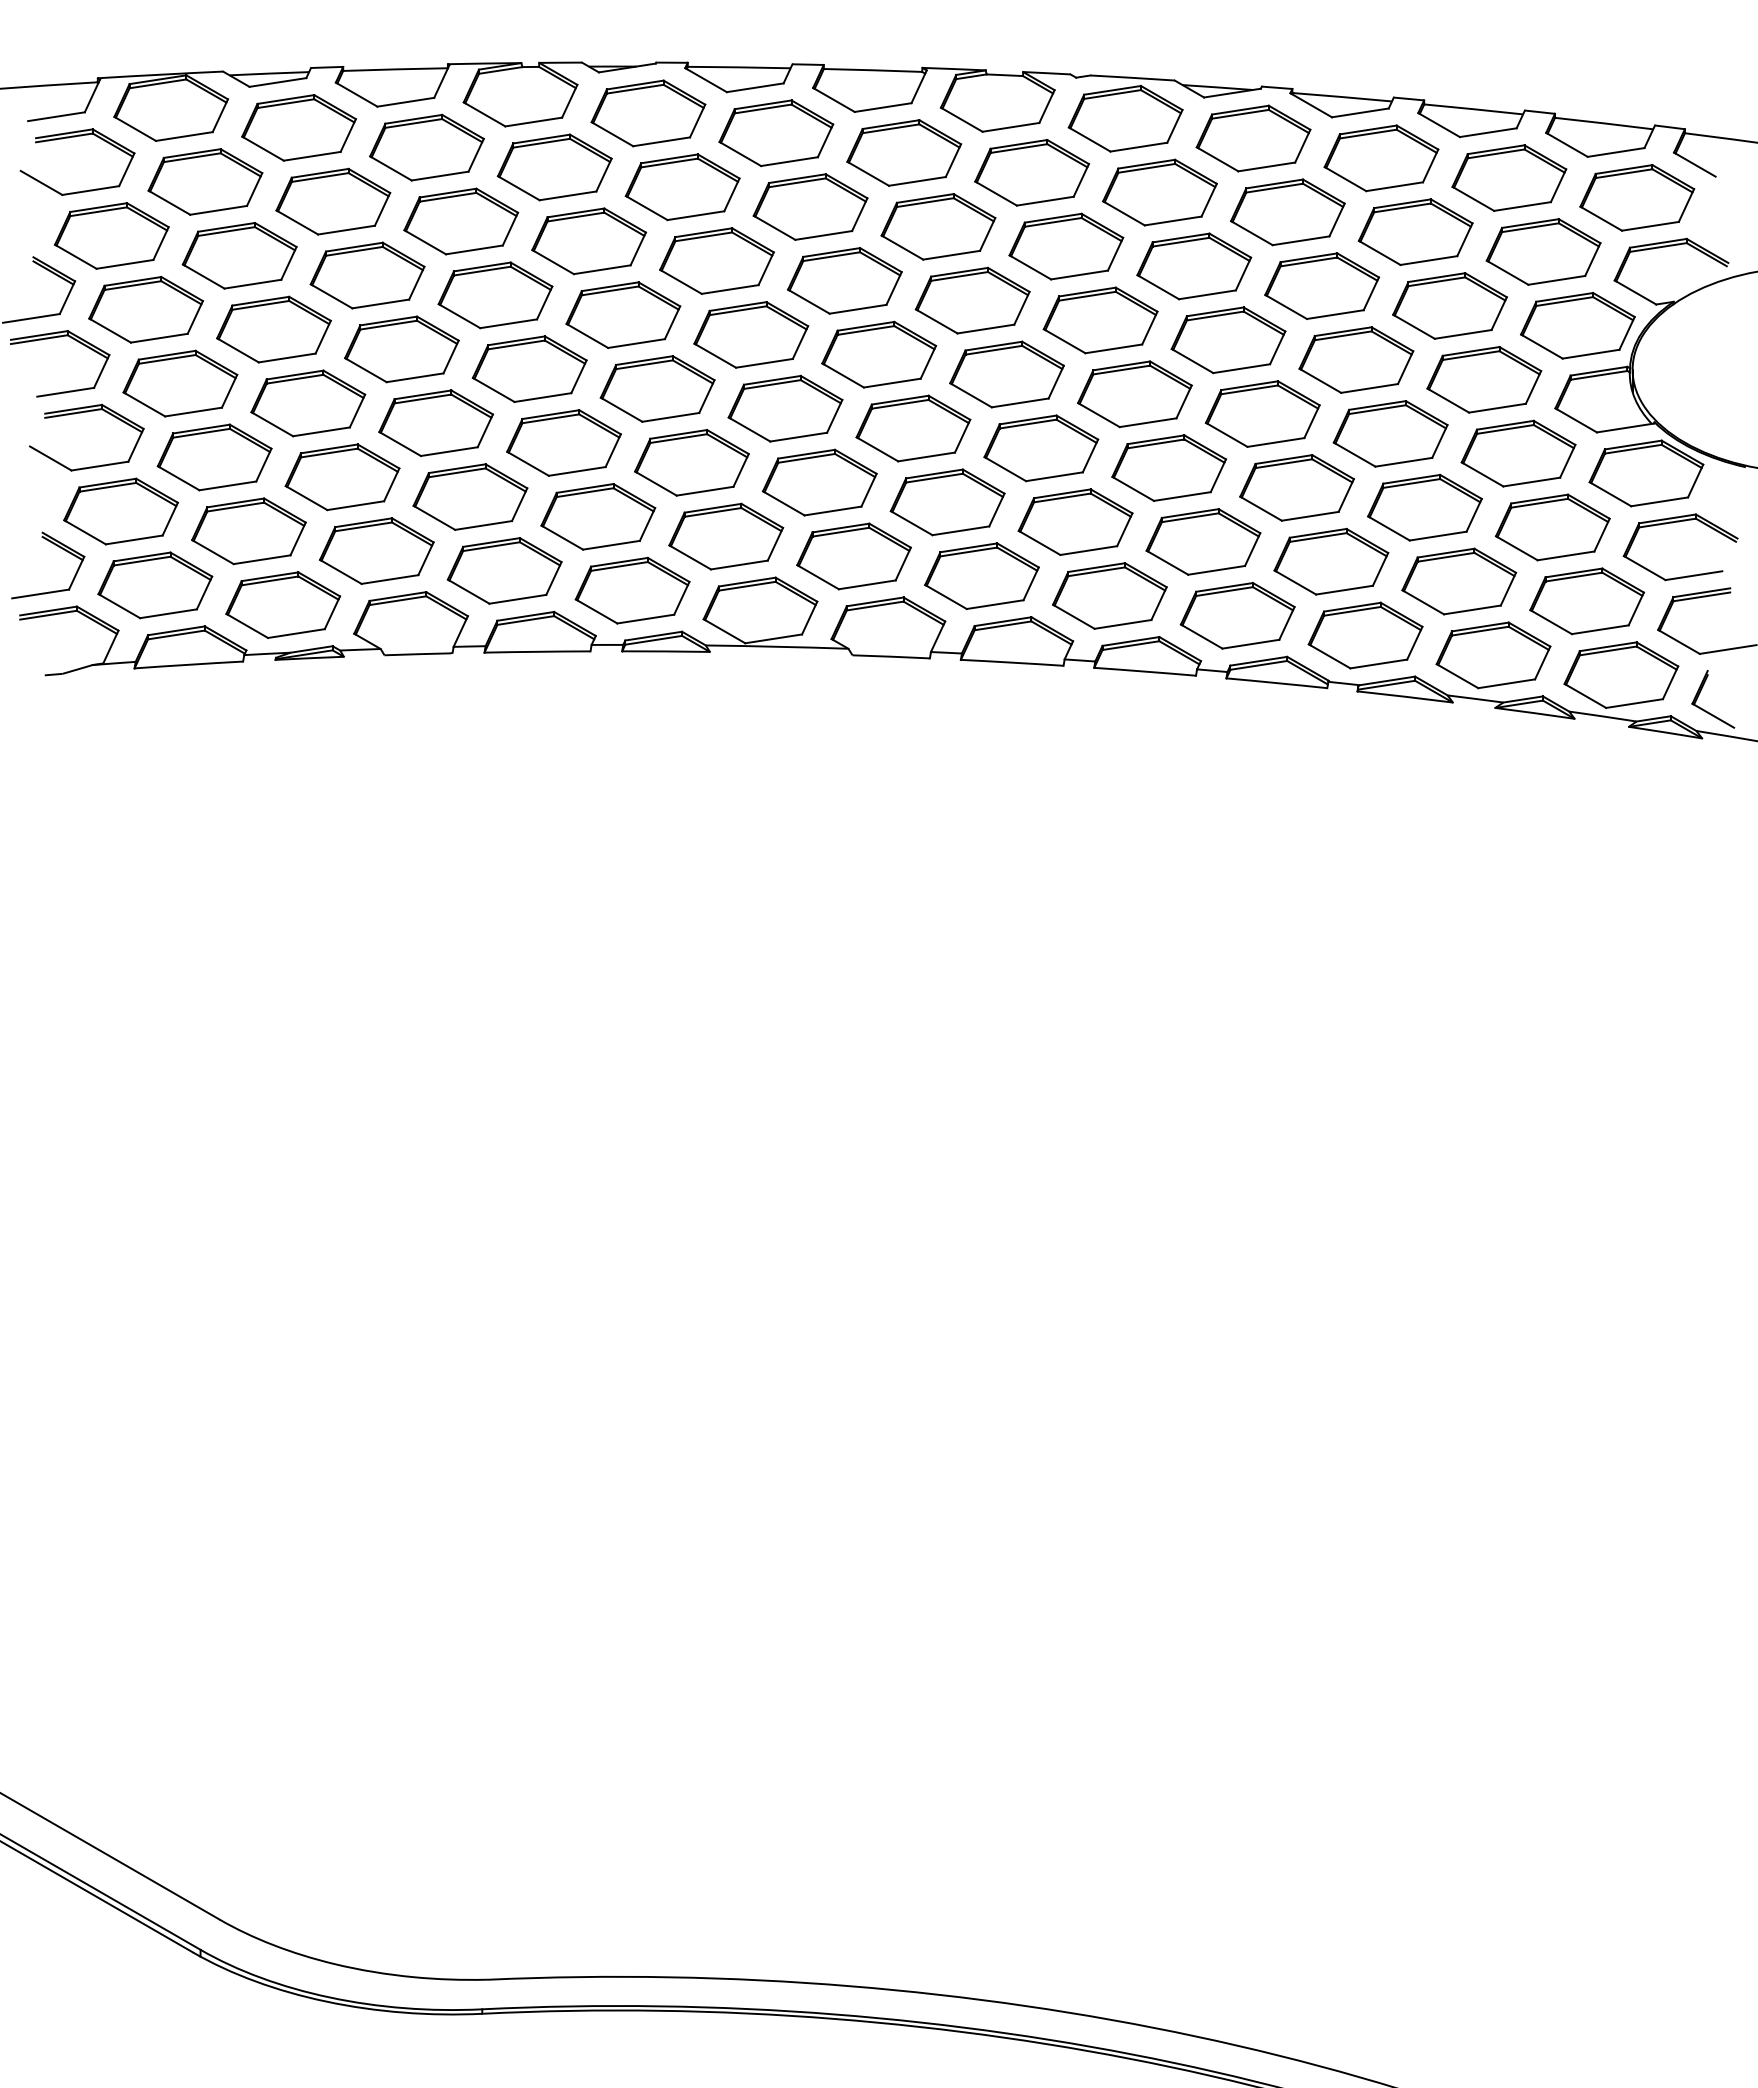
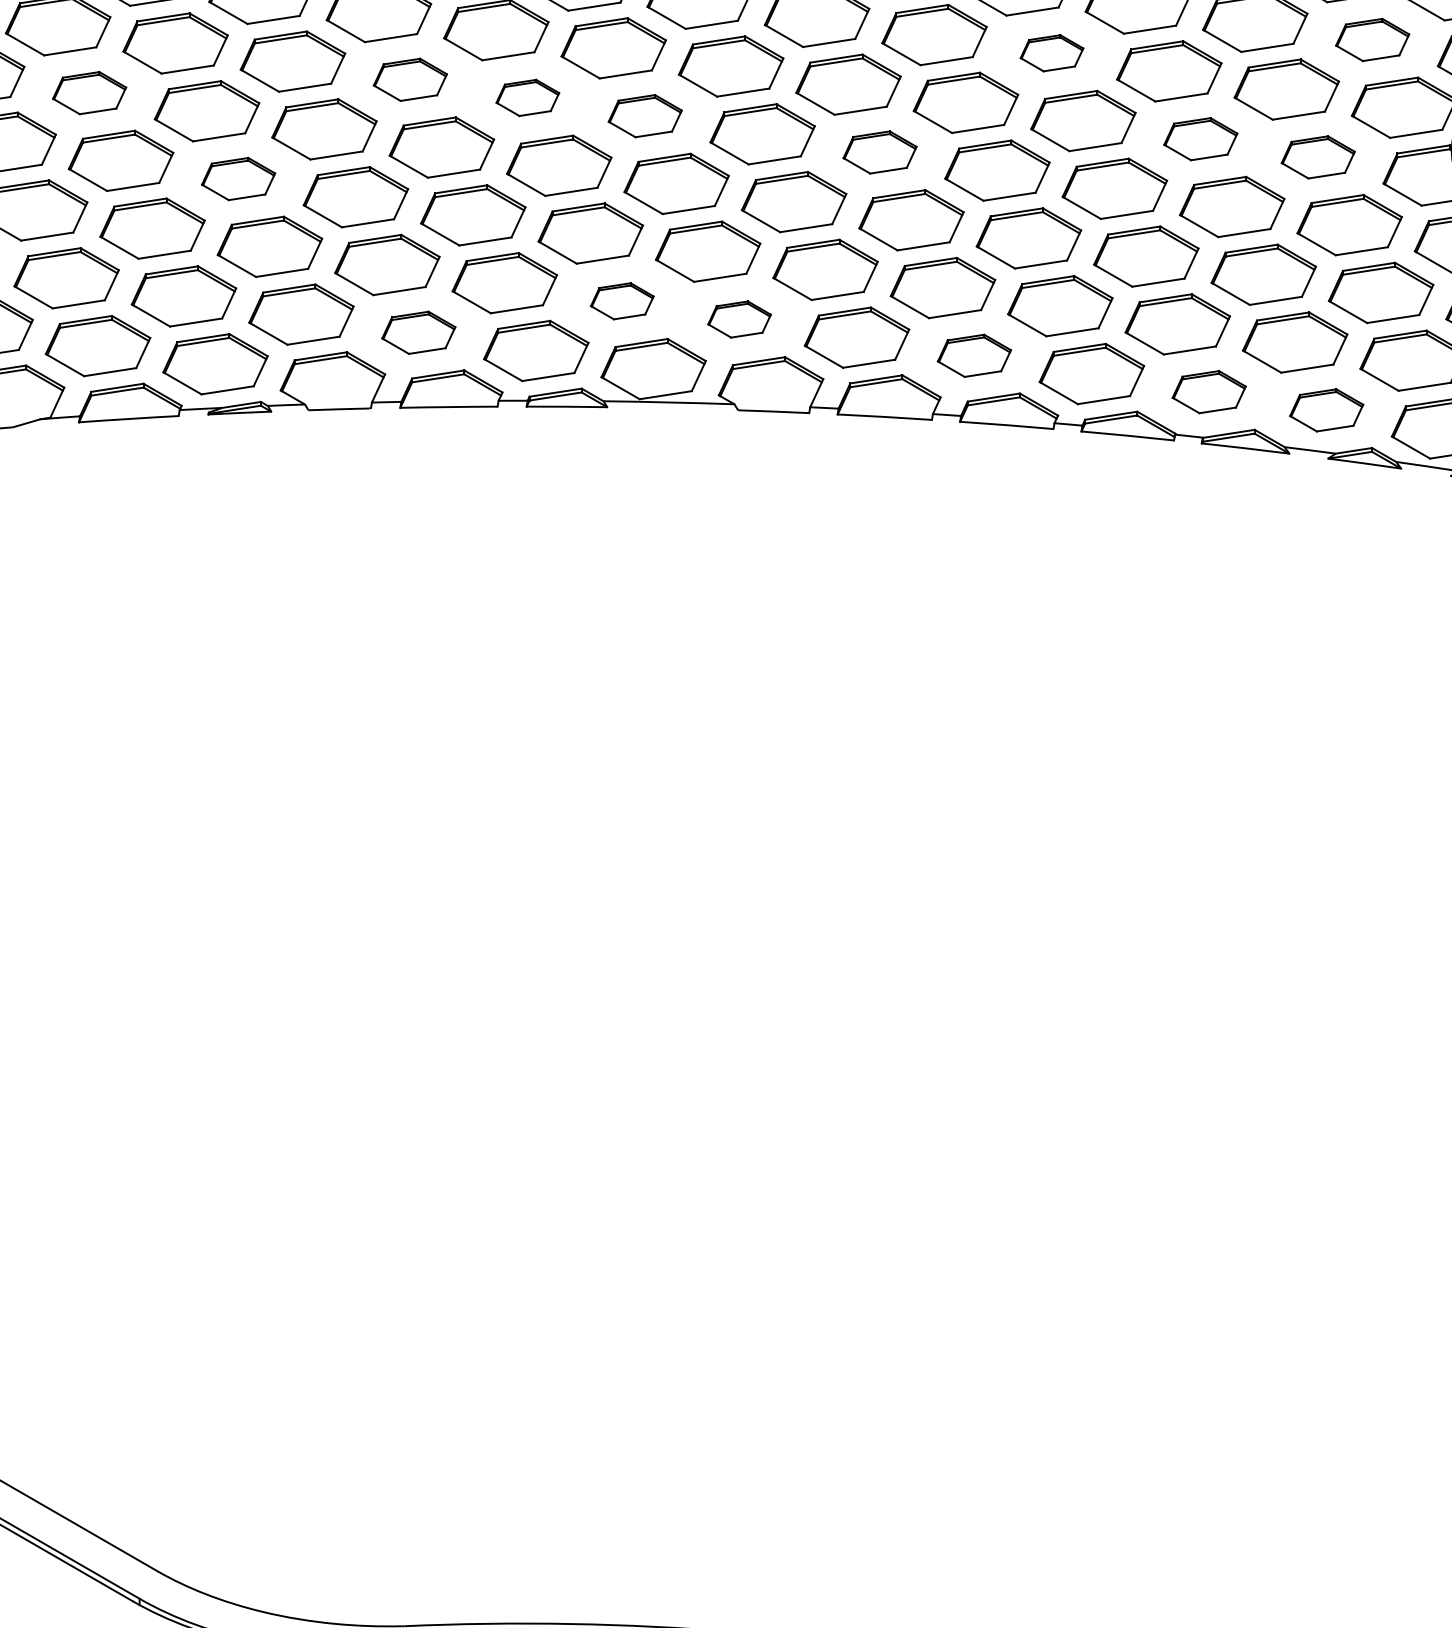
part: (1543, 251) -> (1372, 39), size x0.7
part: (1194, 266) -> (1052, 53), size x0.6
part: (495, 295) -> (410, 79), size x0.7
part: (145, 309) -> (89, 92), size x0.7
part: (623, 314) -> (527, 97), size x0.6
part: (751, 334) -> (645, 115), size x0.7
part: (1356, 359) -> (1200, 138), size x0.7
part: (1006, 374) -> (879, 152), size x0.7
part: (1484, 379) -> (1318, 157), size x0.7
part: (308, 403) -> (238, 179), size x0.7
part: (726, 536) -> (622, 301), size x0.6
part: (853, 556) -> (739, 319), size x0.6
part: (504, 570) -> (418, 332), size x0.7
part: (1109, 595) -> (974, 355), size x0.7
part: (1365, 635) -> (1209, 392), size x0.7
part: (1493, 655) -> (1326, 410), size x0.7

